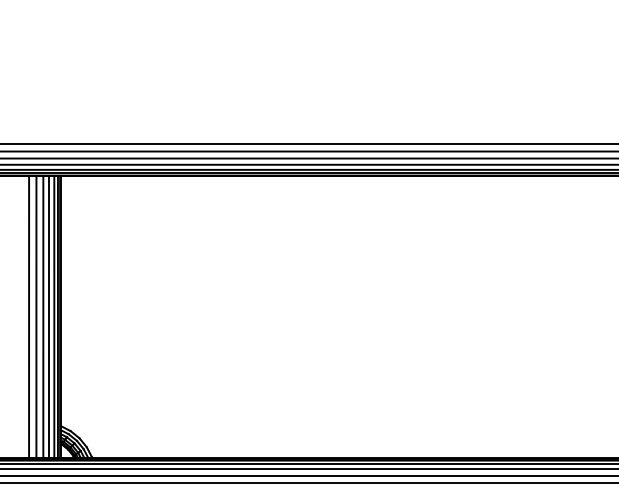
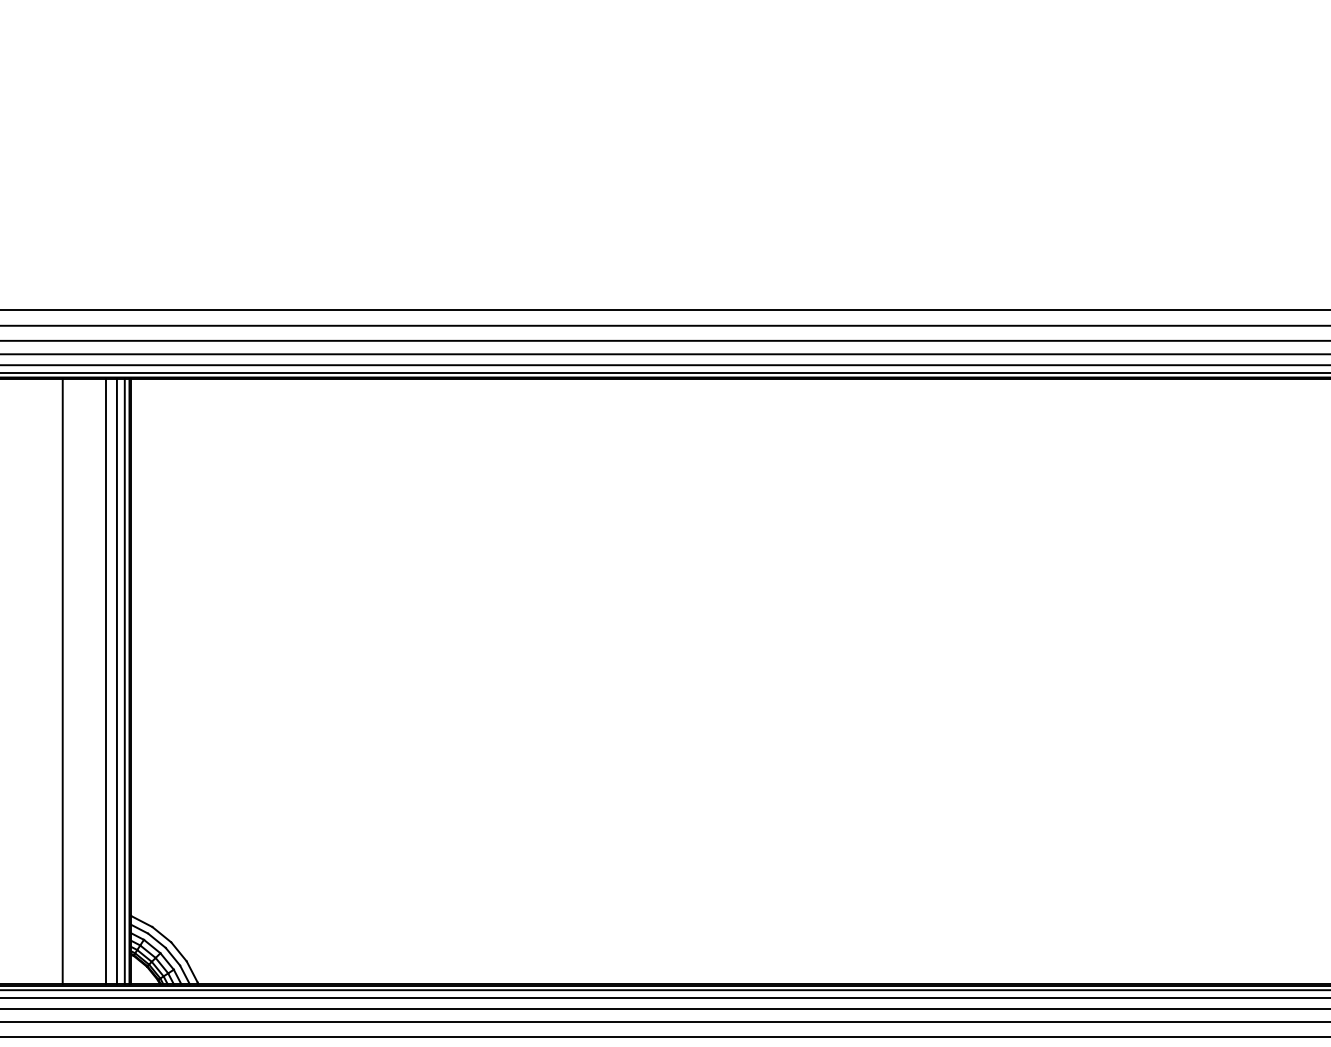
line: (36, 316) -> (78, 680), removed
line: (43, 316) -> (93, 680), removed

